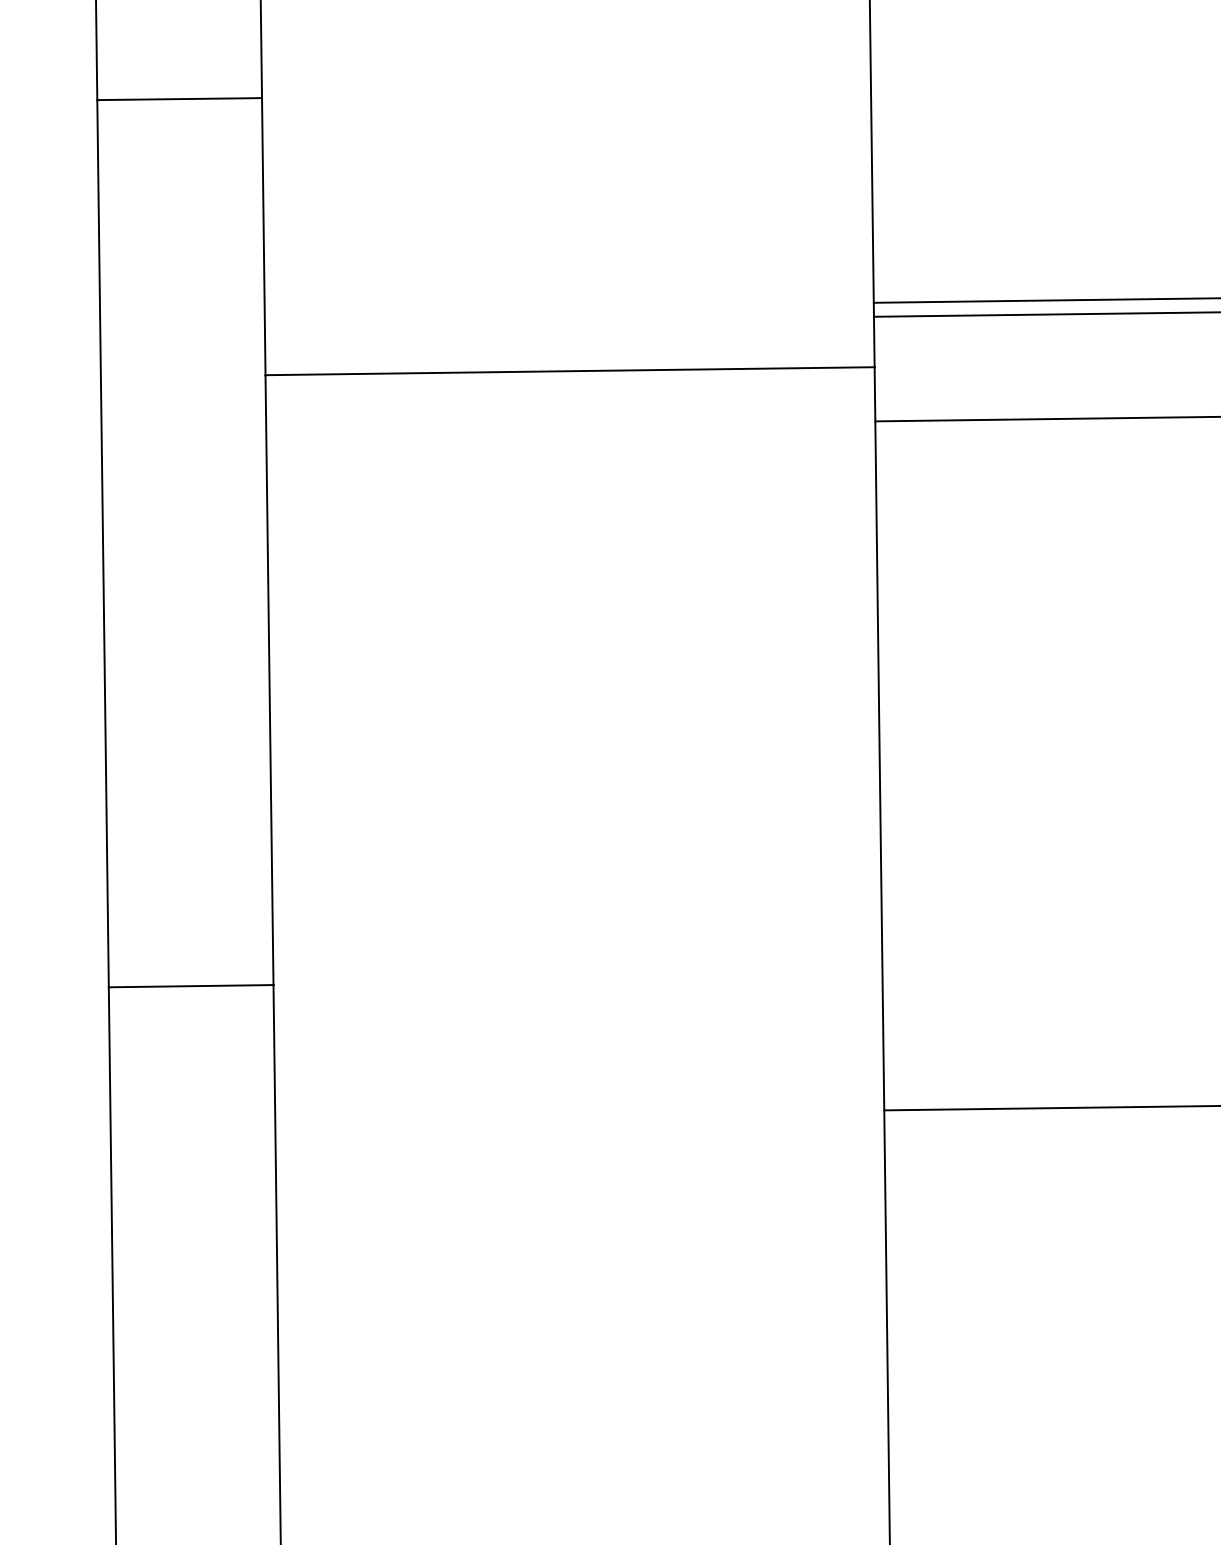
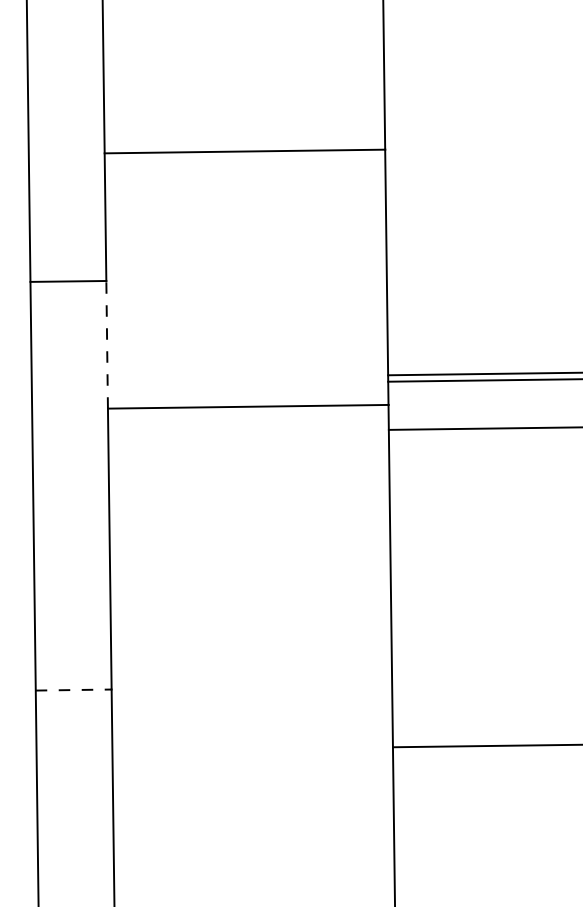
line: (264, 235) -> (107, 344), solid -> dashed
line: (190, 987) -> (73, 690), solid -> dashed

